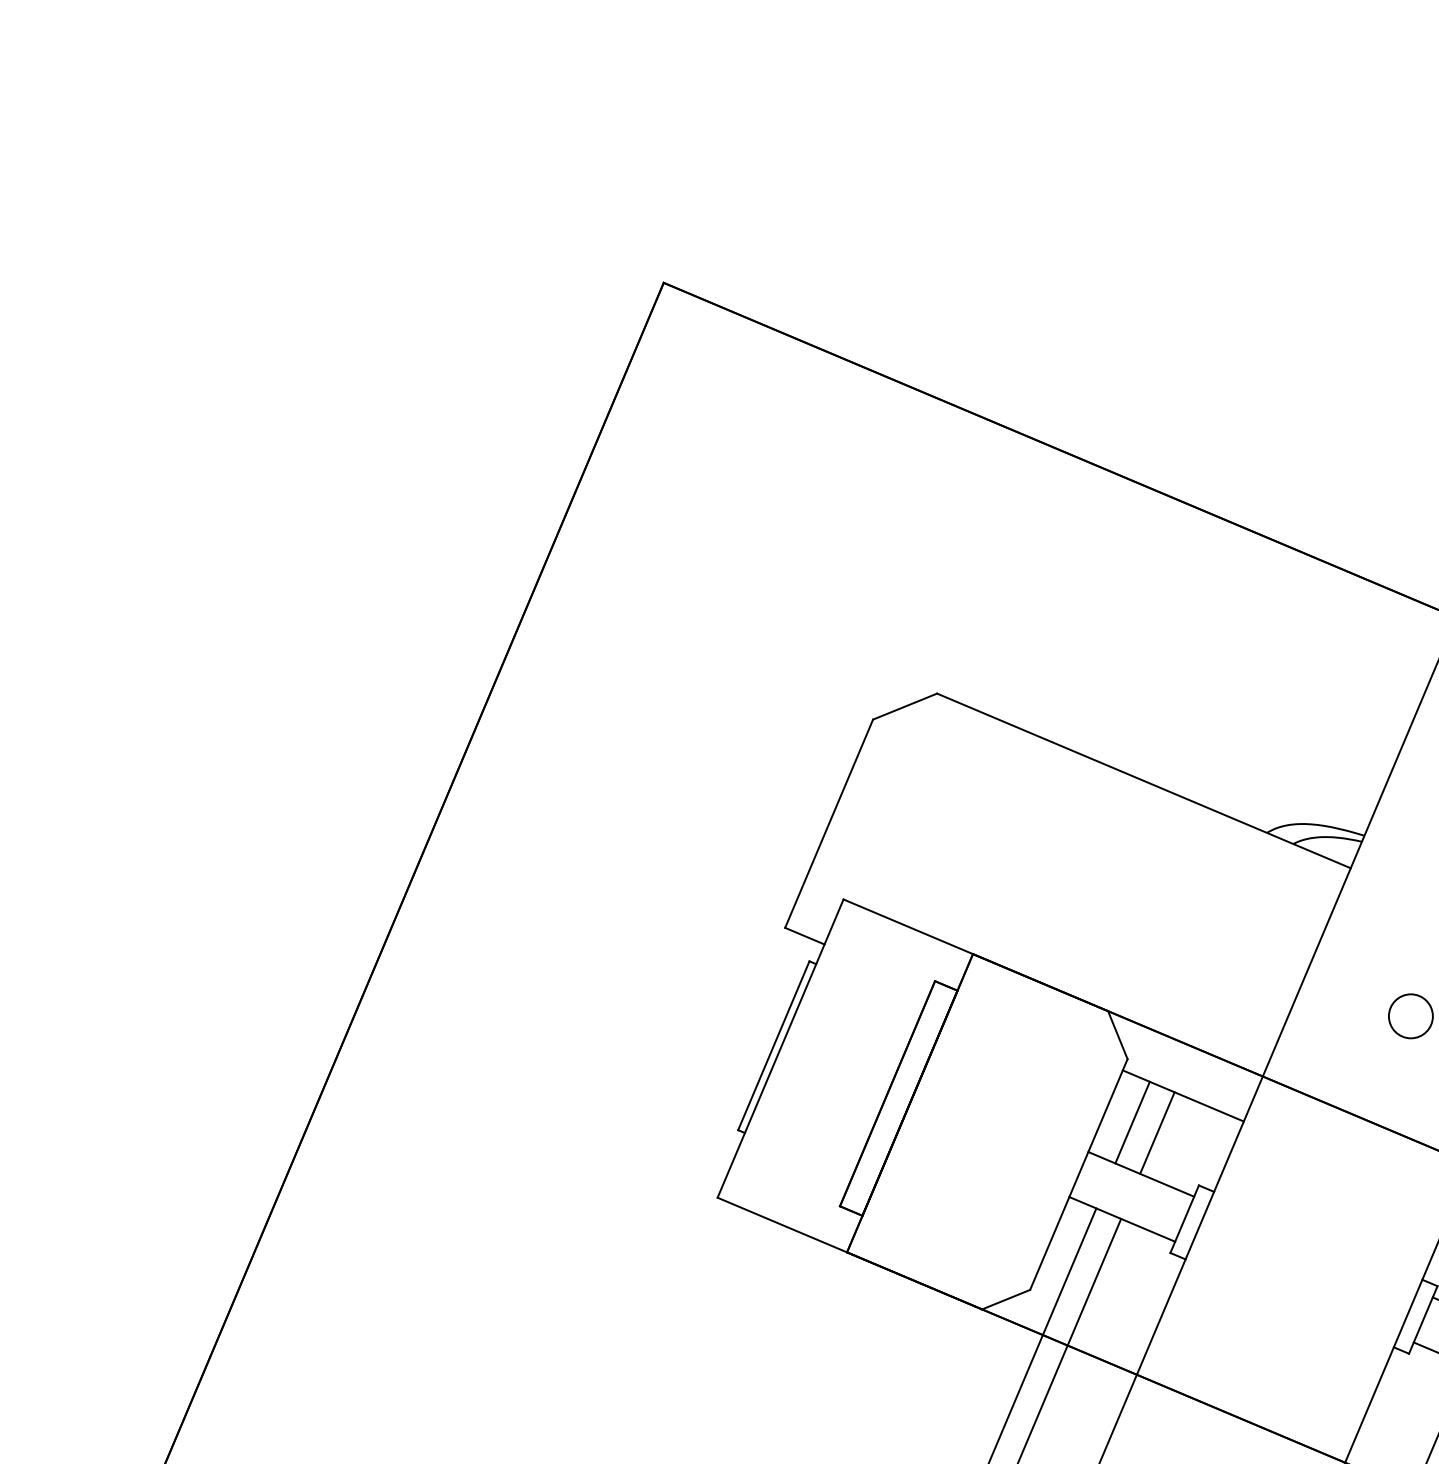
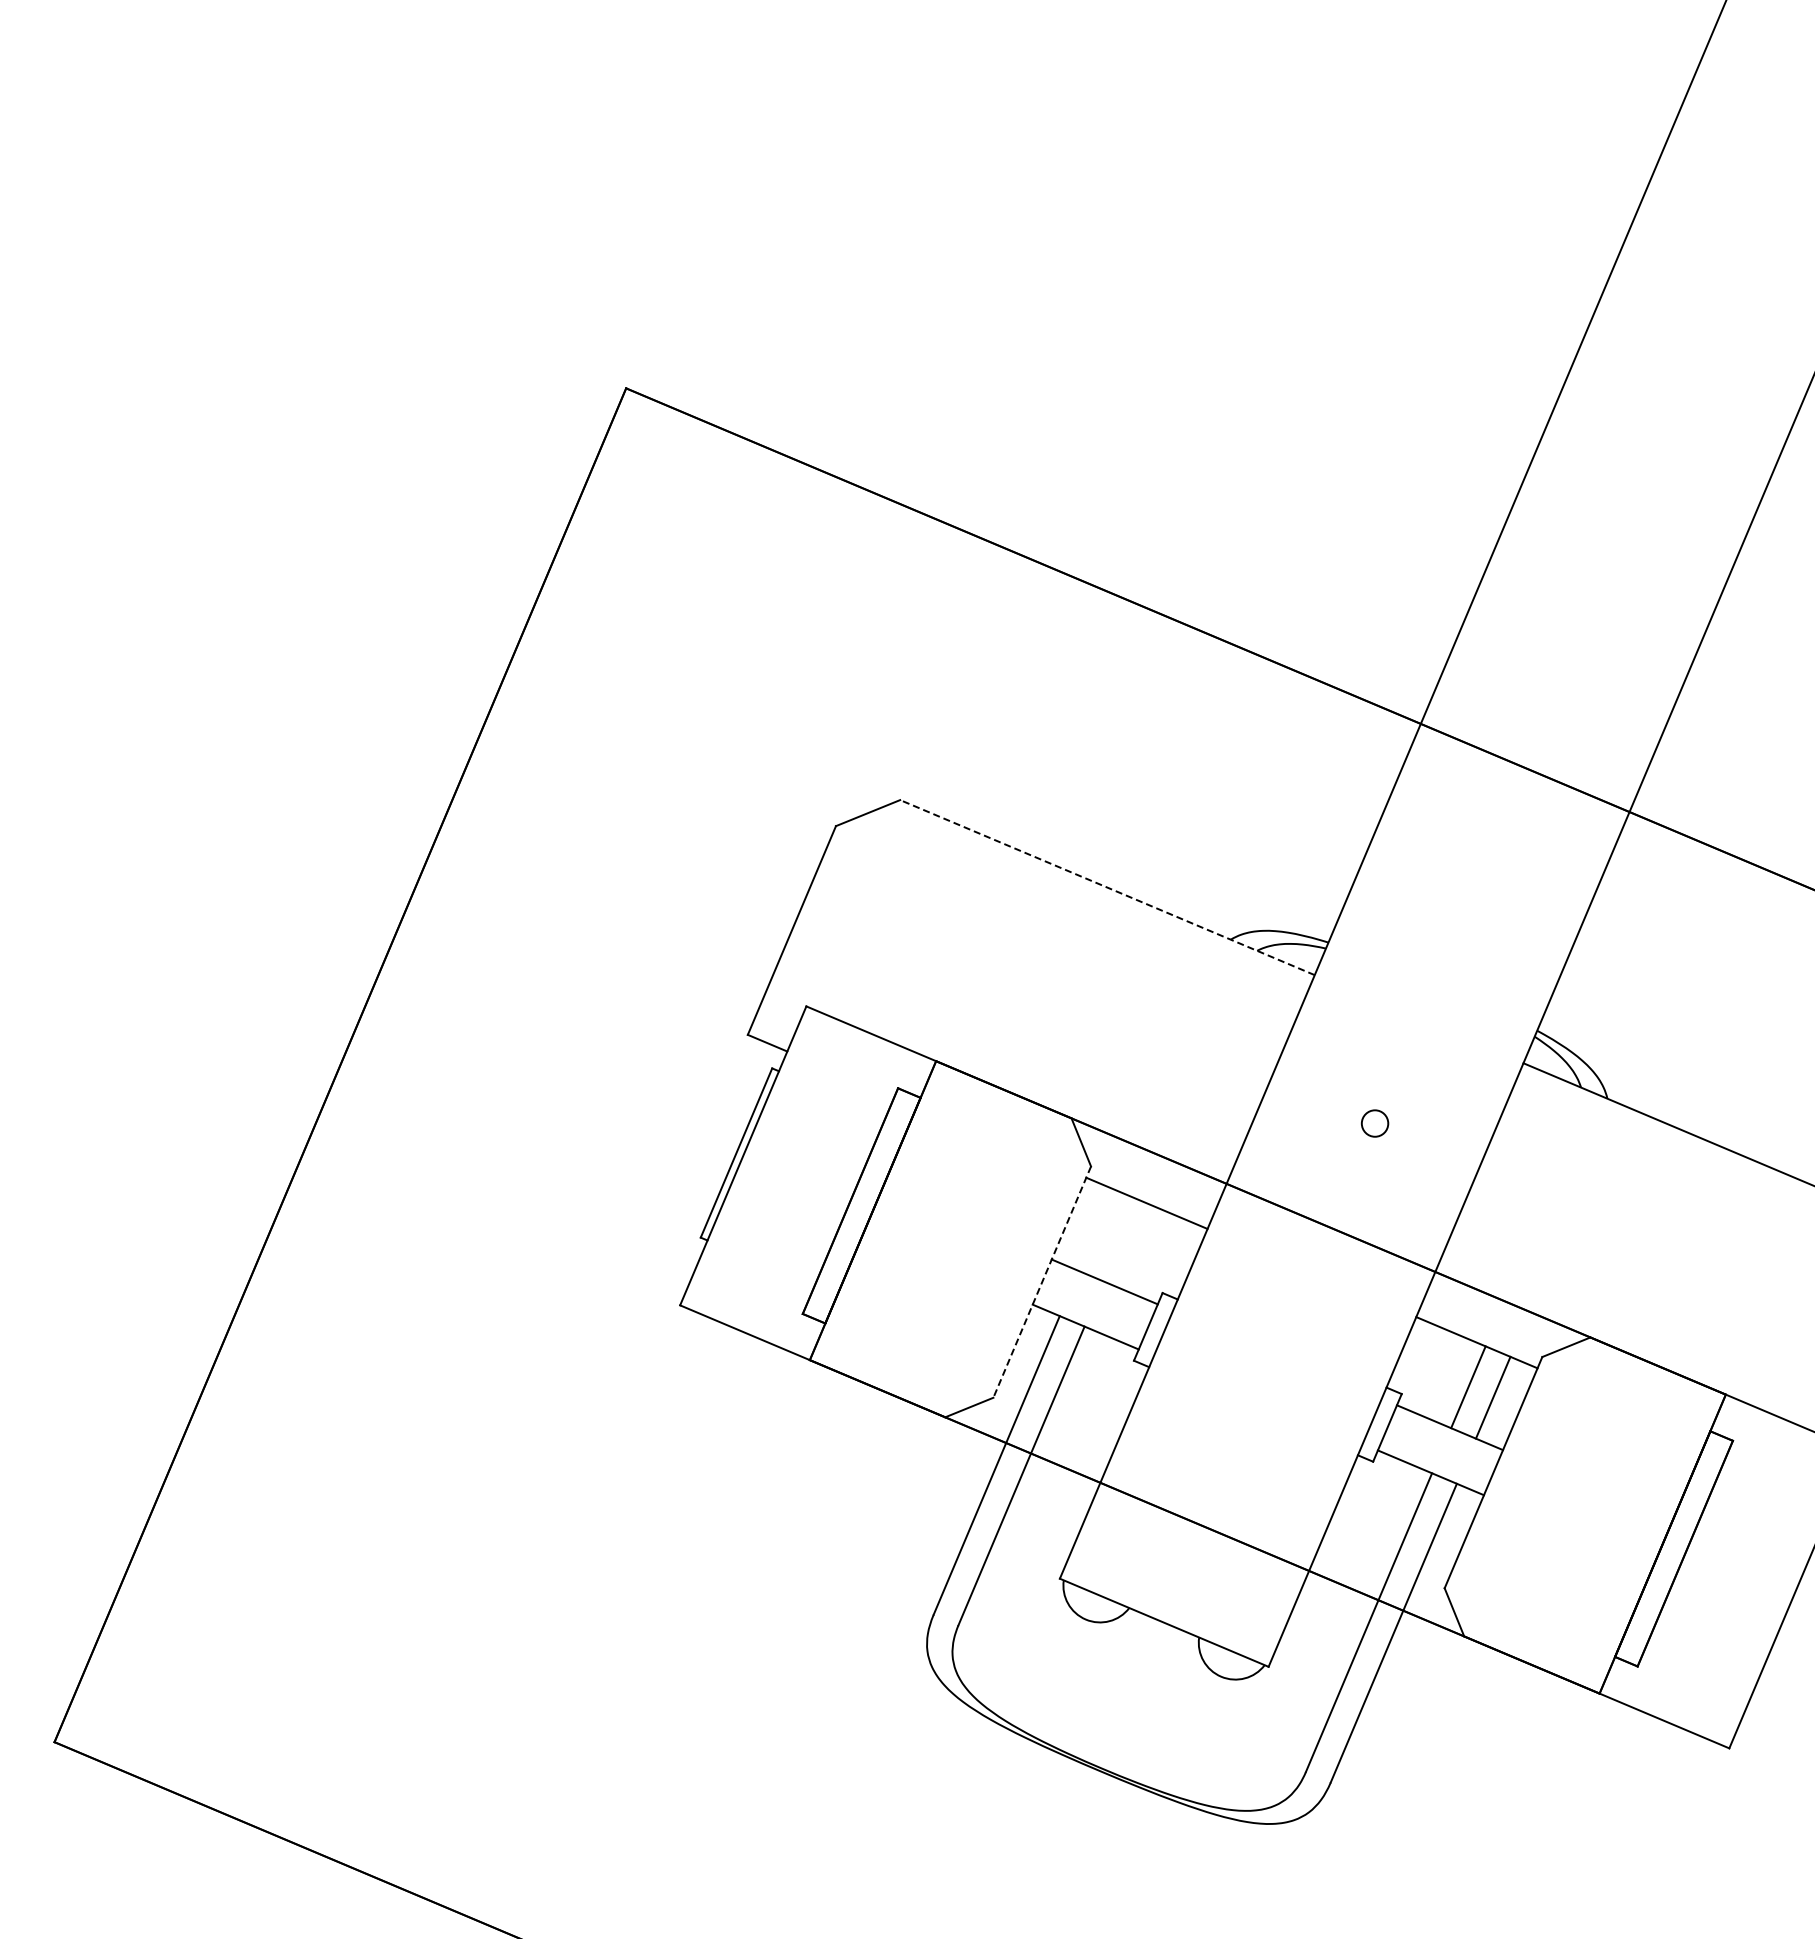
line: (1143, 780) -> (1107, 887), solid -> dashed
circle: (1411, 1016) -> (1375, 1123), size x0.6
line: (1132, 1123) -> (1095, 1230), removed
line: (1156, 1133) -> (1120, 1240), removed
line: (1079, 1174) -> (1042, 1282), solid -> dashed

